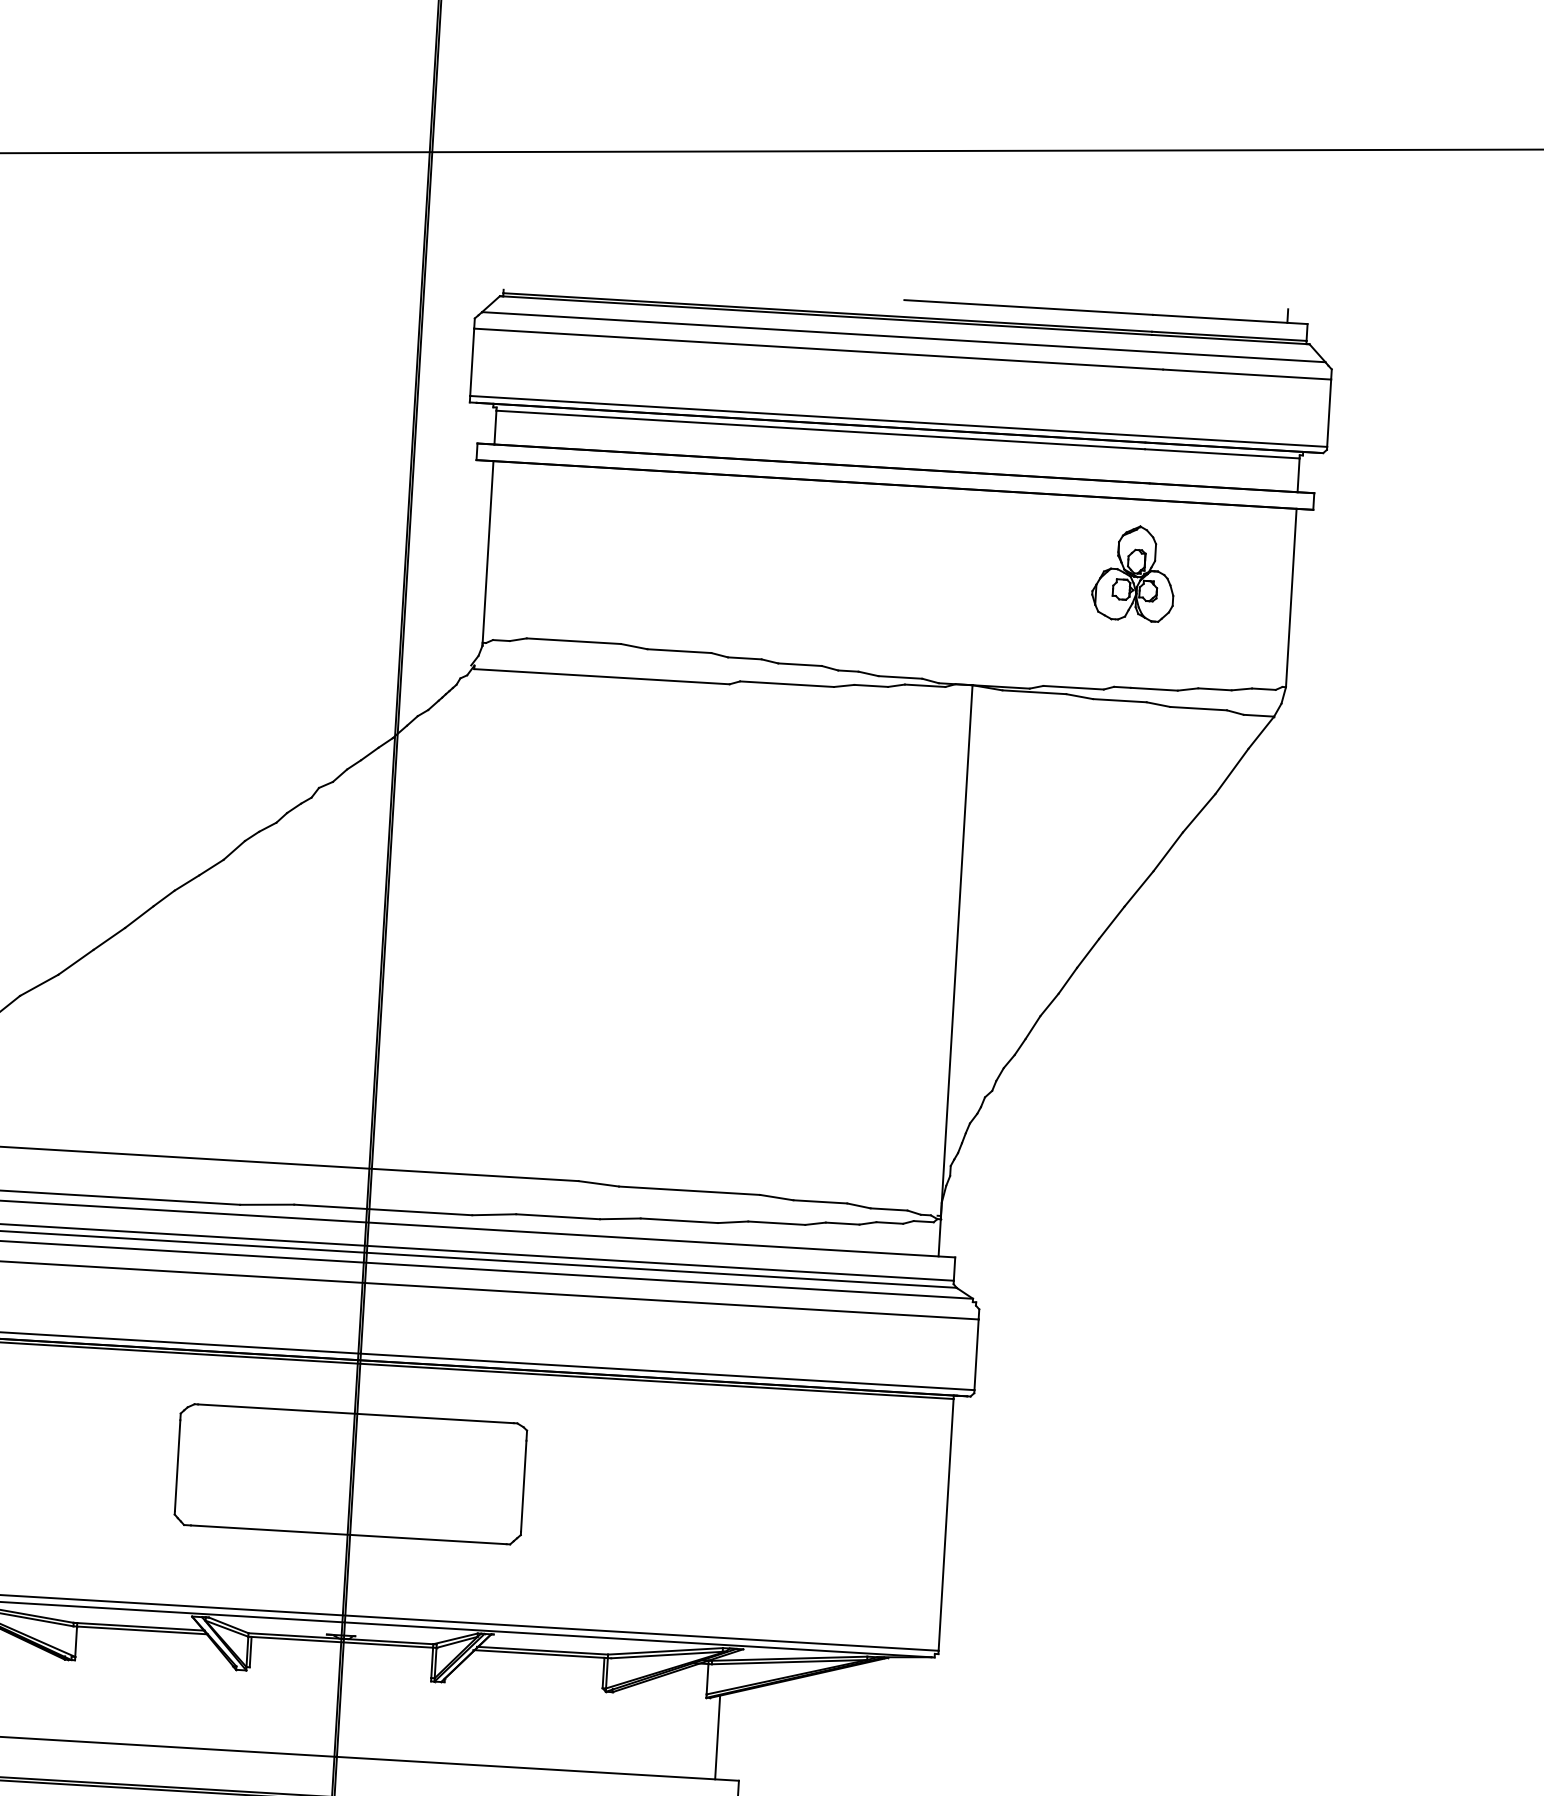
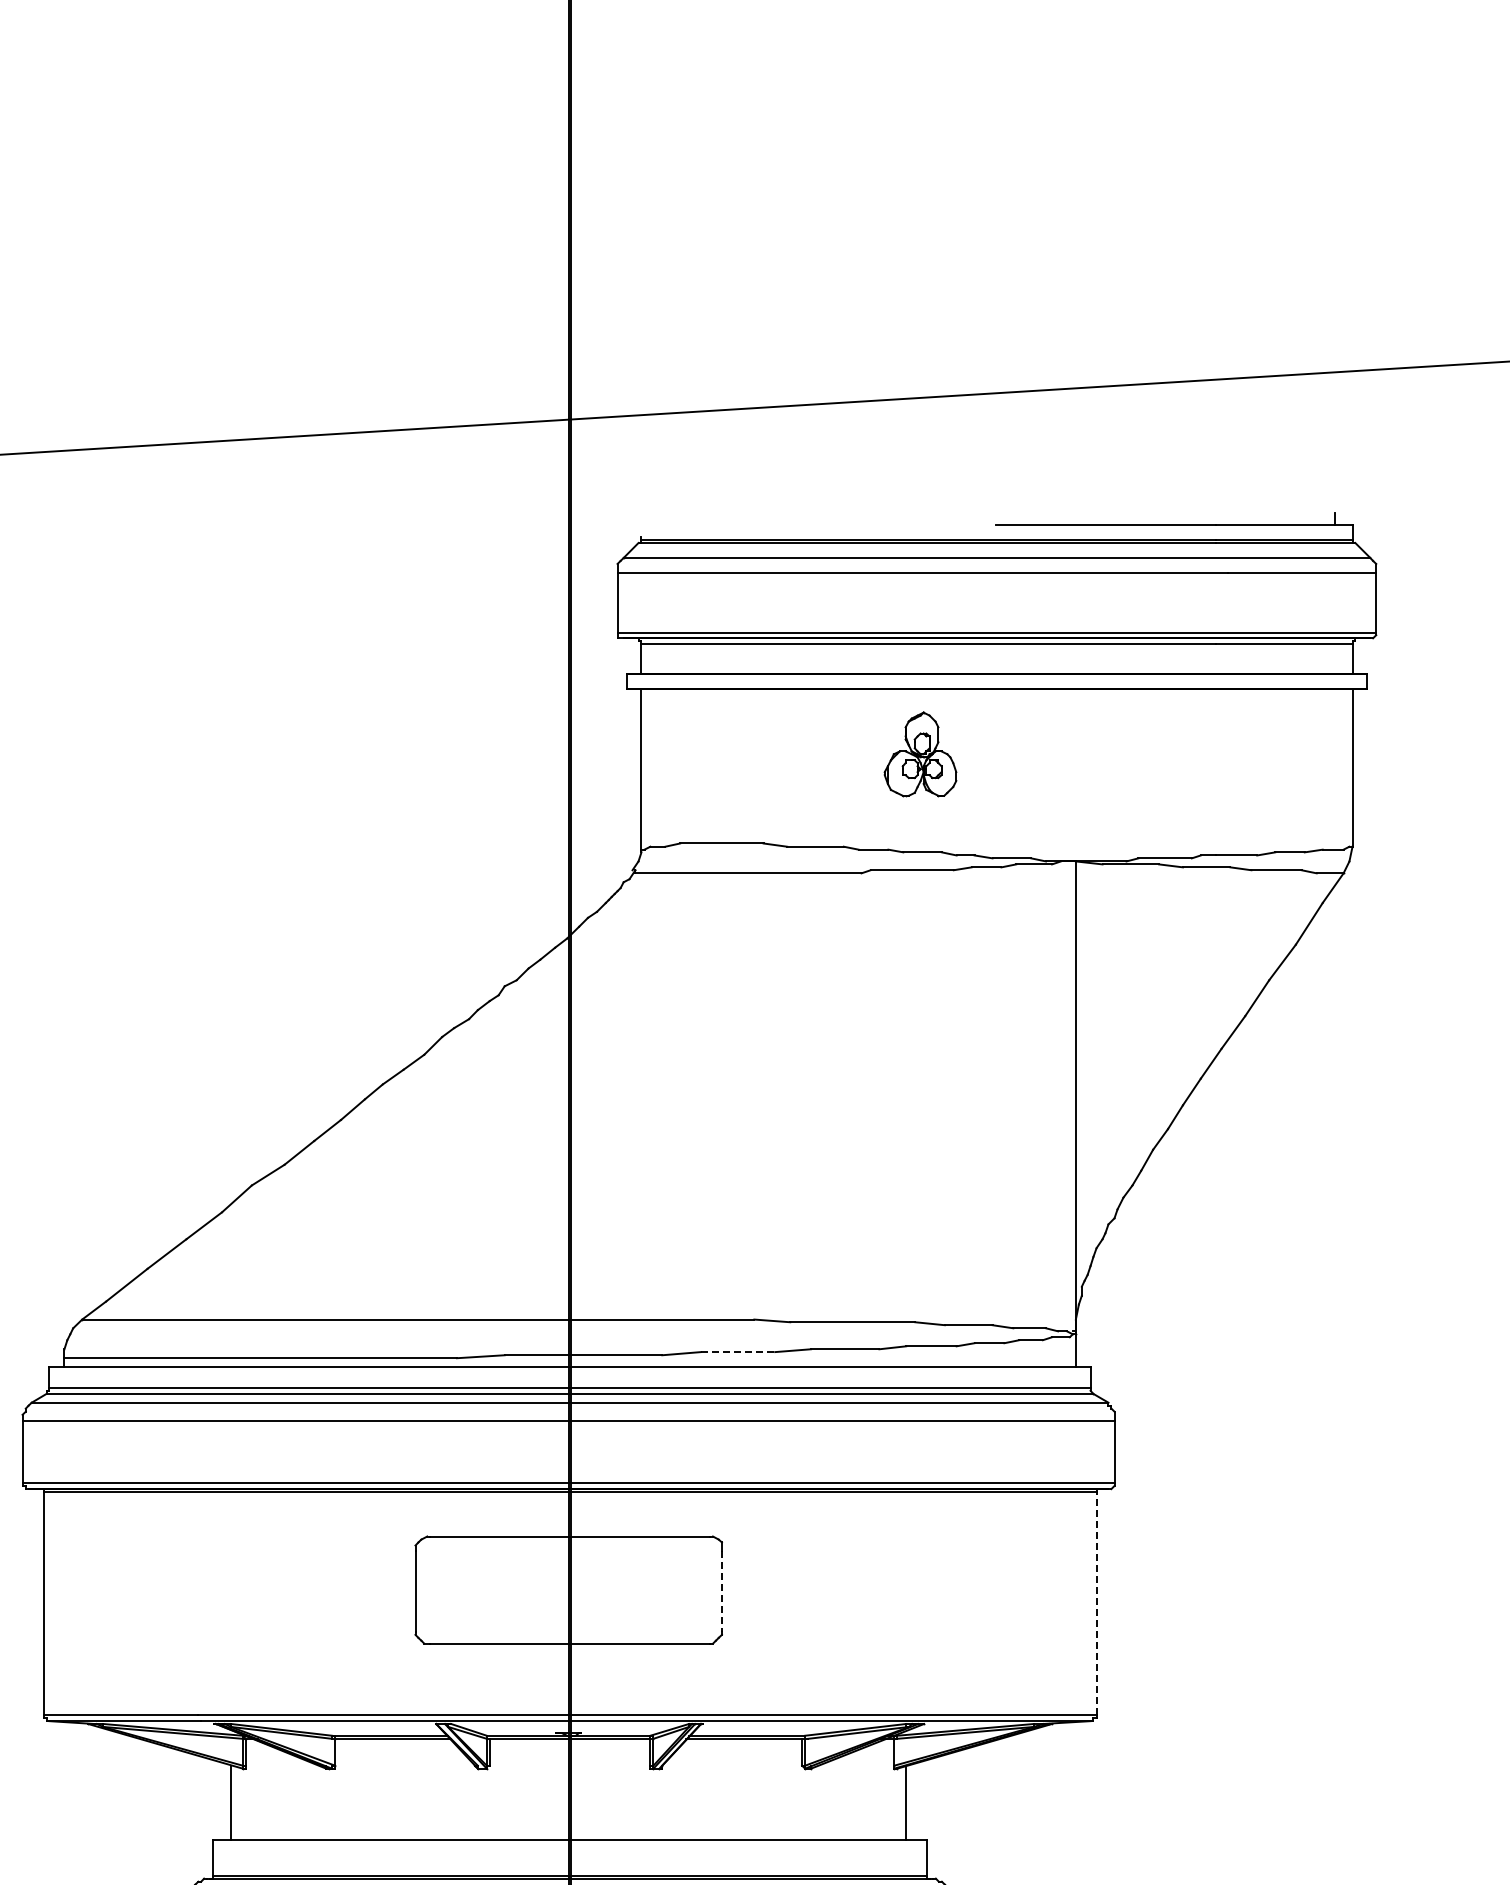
part: (1134, 573) -> (920, 754), moved
line: (558, 1217) -> (738, 1352), solid -> dashed
line: (523, 1487) -> (721, 1592), solid -> dashed
line: (946, 1524) -> (1096, 1603), solid -> dashed

